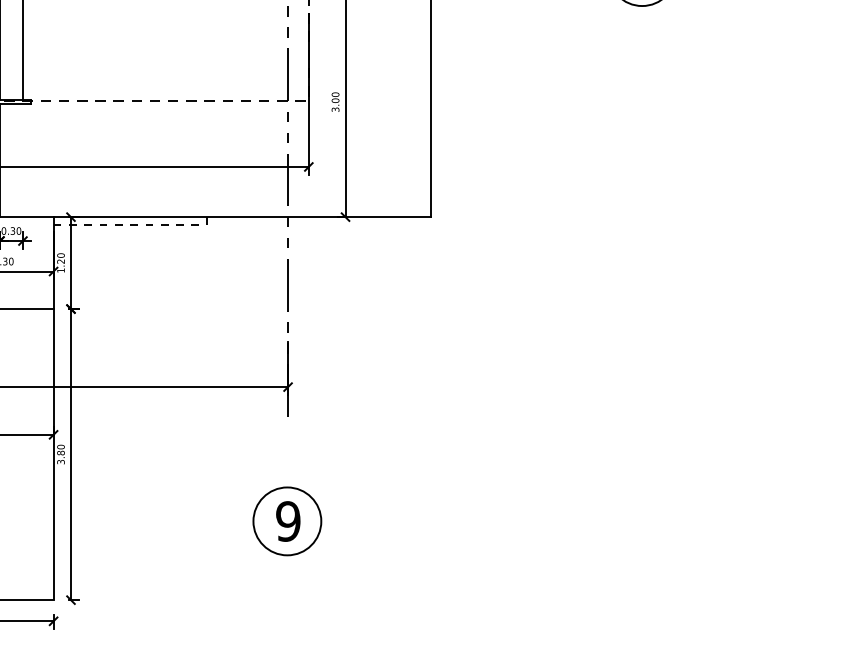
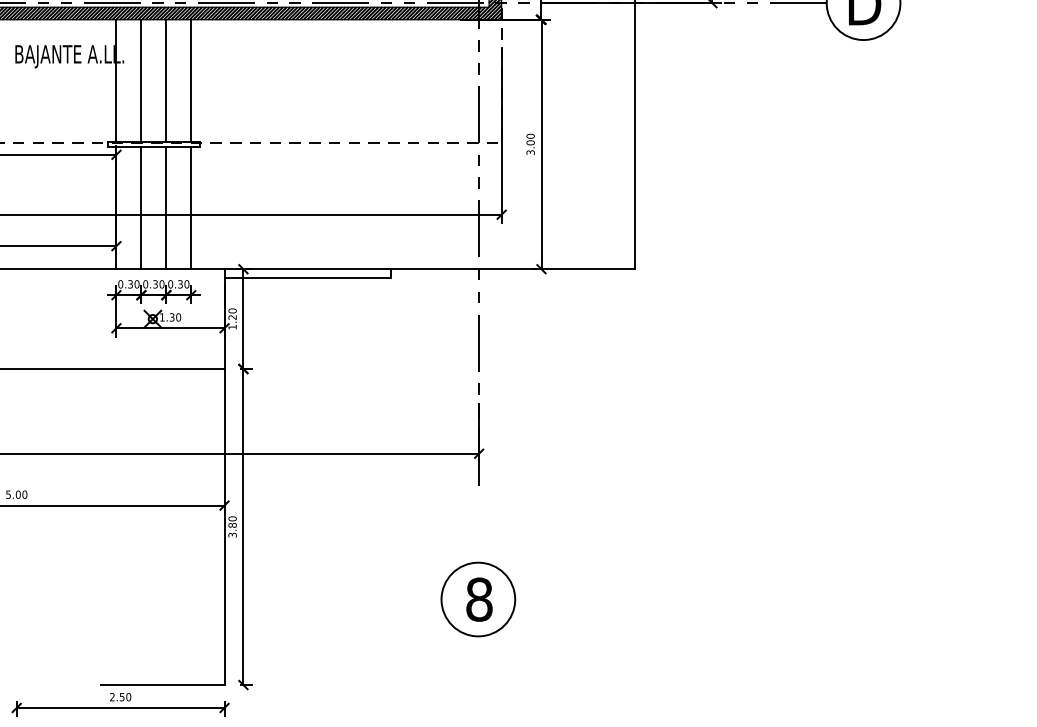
line: (23, 160) -> (191, 207), added
line: (130, 224) -> (308, 277), dashed -> solid
text: (288, 521) -> (479, 599), 9 -> 8

